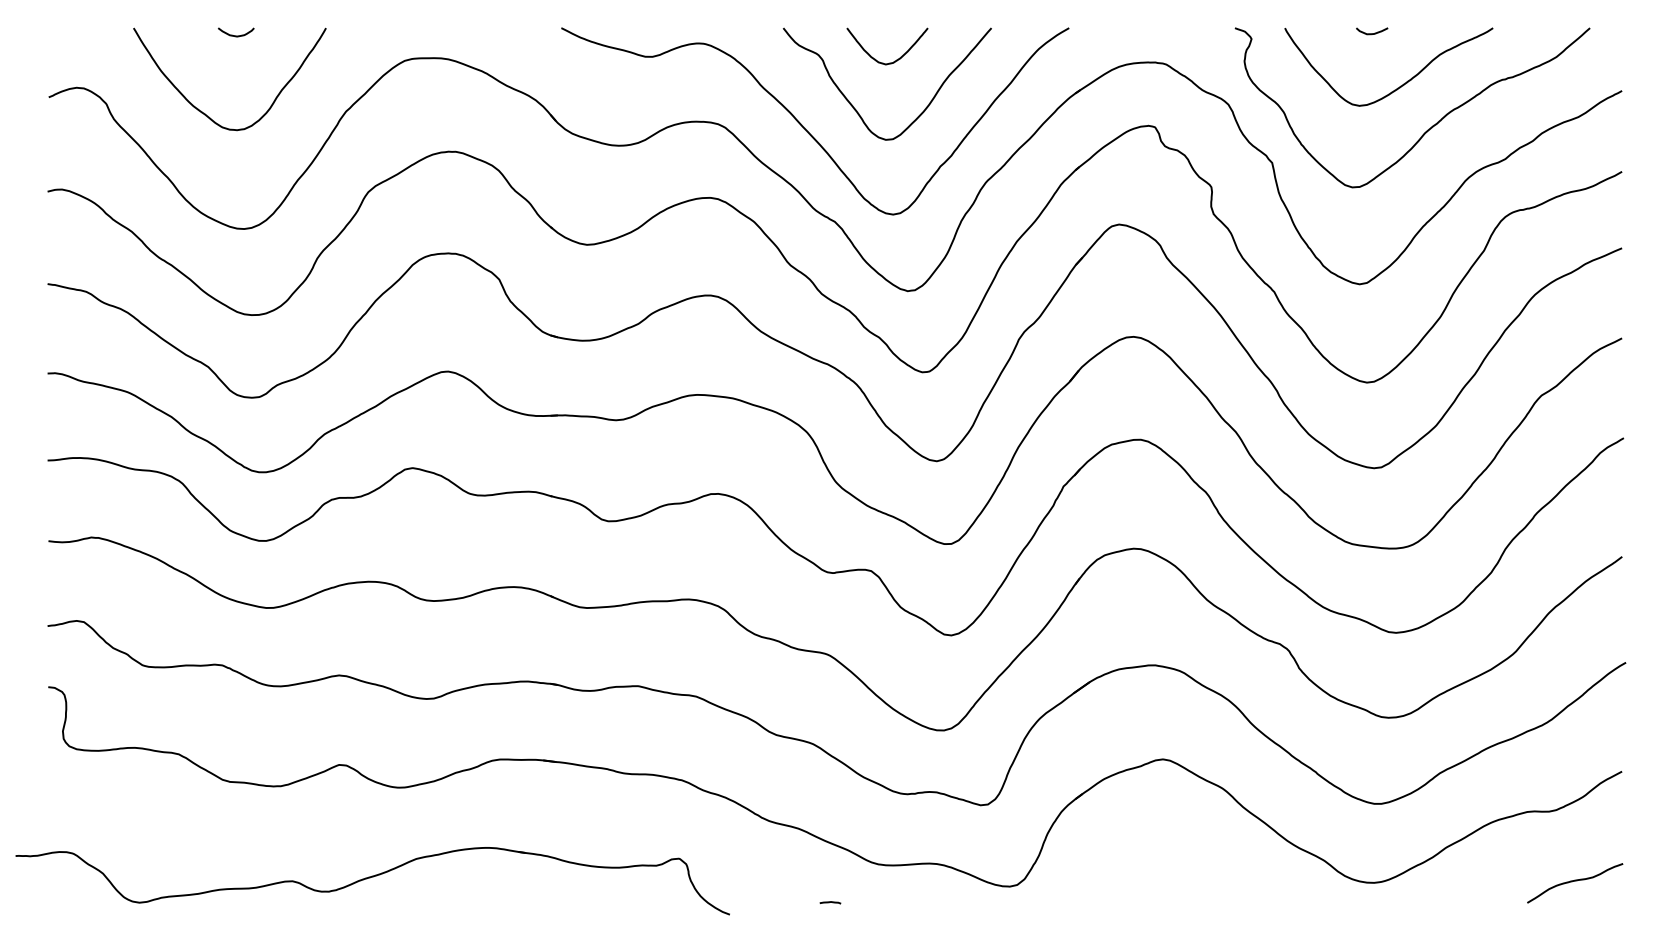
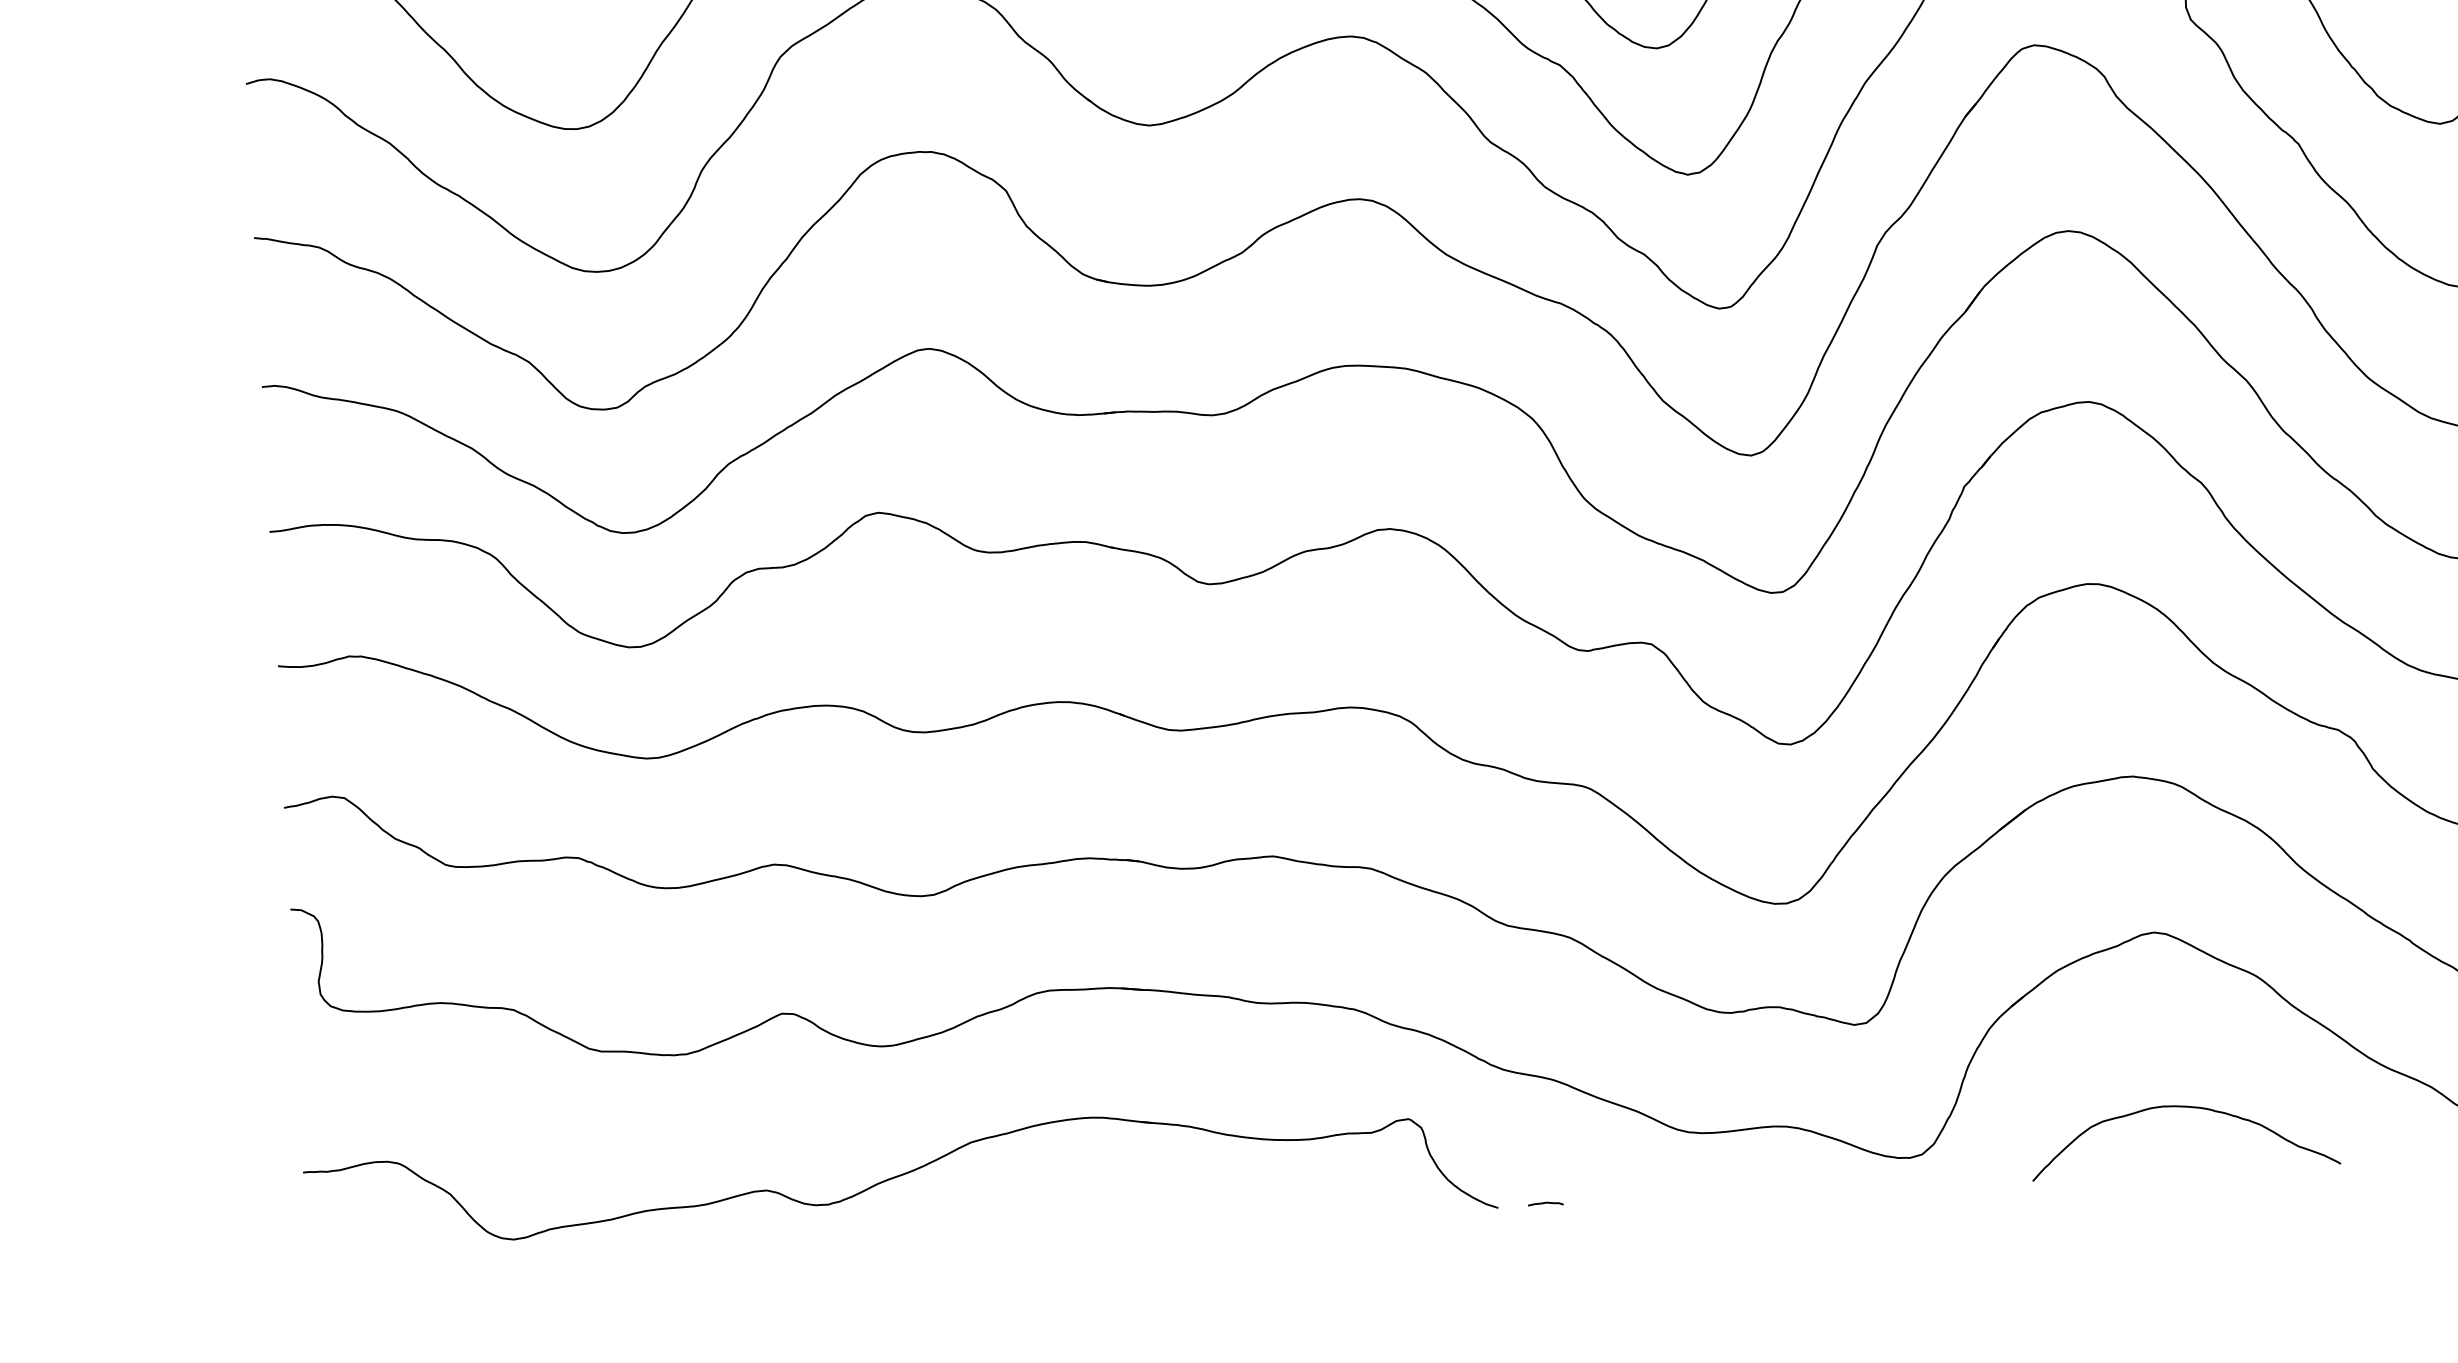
curve: (1174, 865) -> (2182, 1108), added
part: (372, 881) -> (899, 1183), moved
line: (830, 902) -> (1545, 1203), moved

